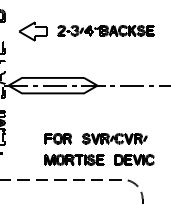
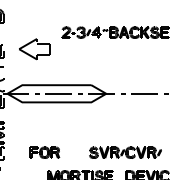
part: (33, 31) -> (35, 49), moved
part: (57, 138) -> (44, 152), moved

